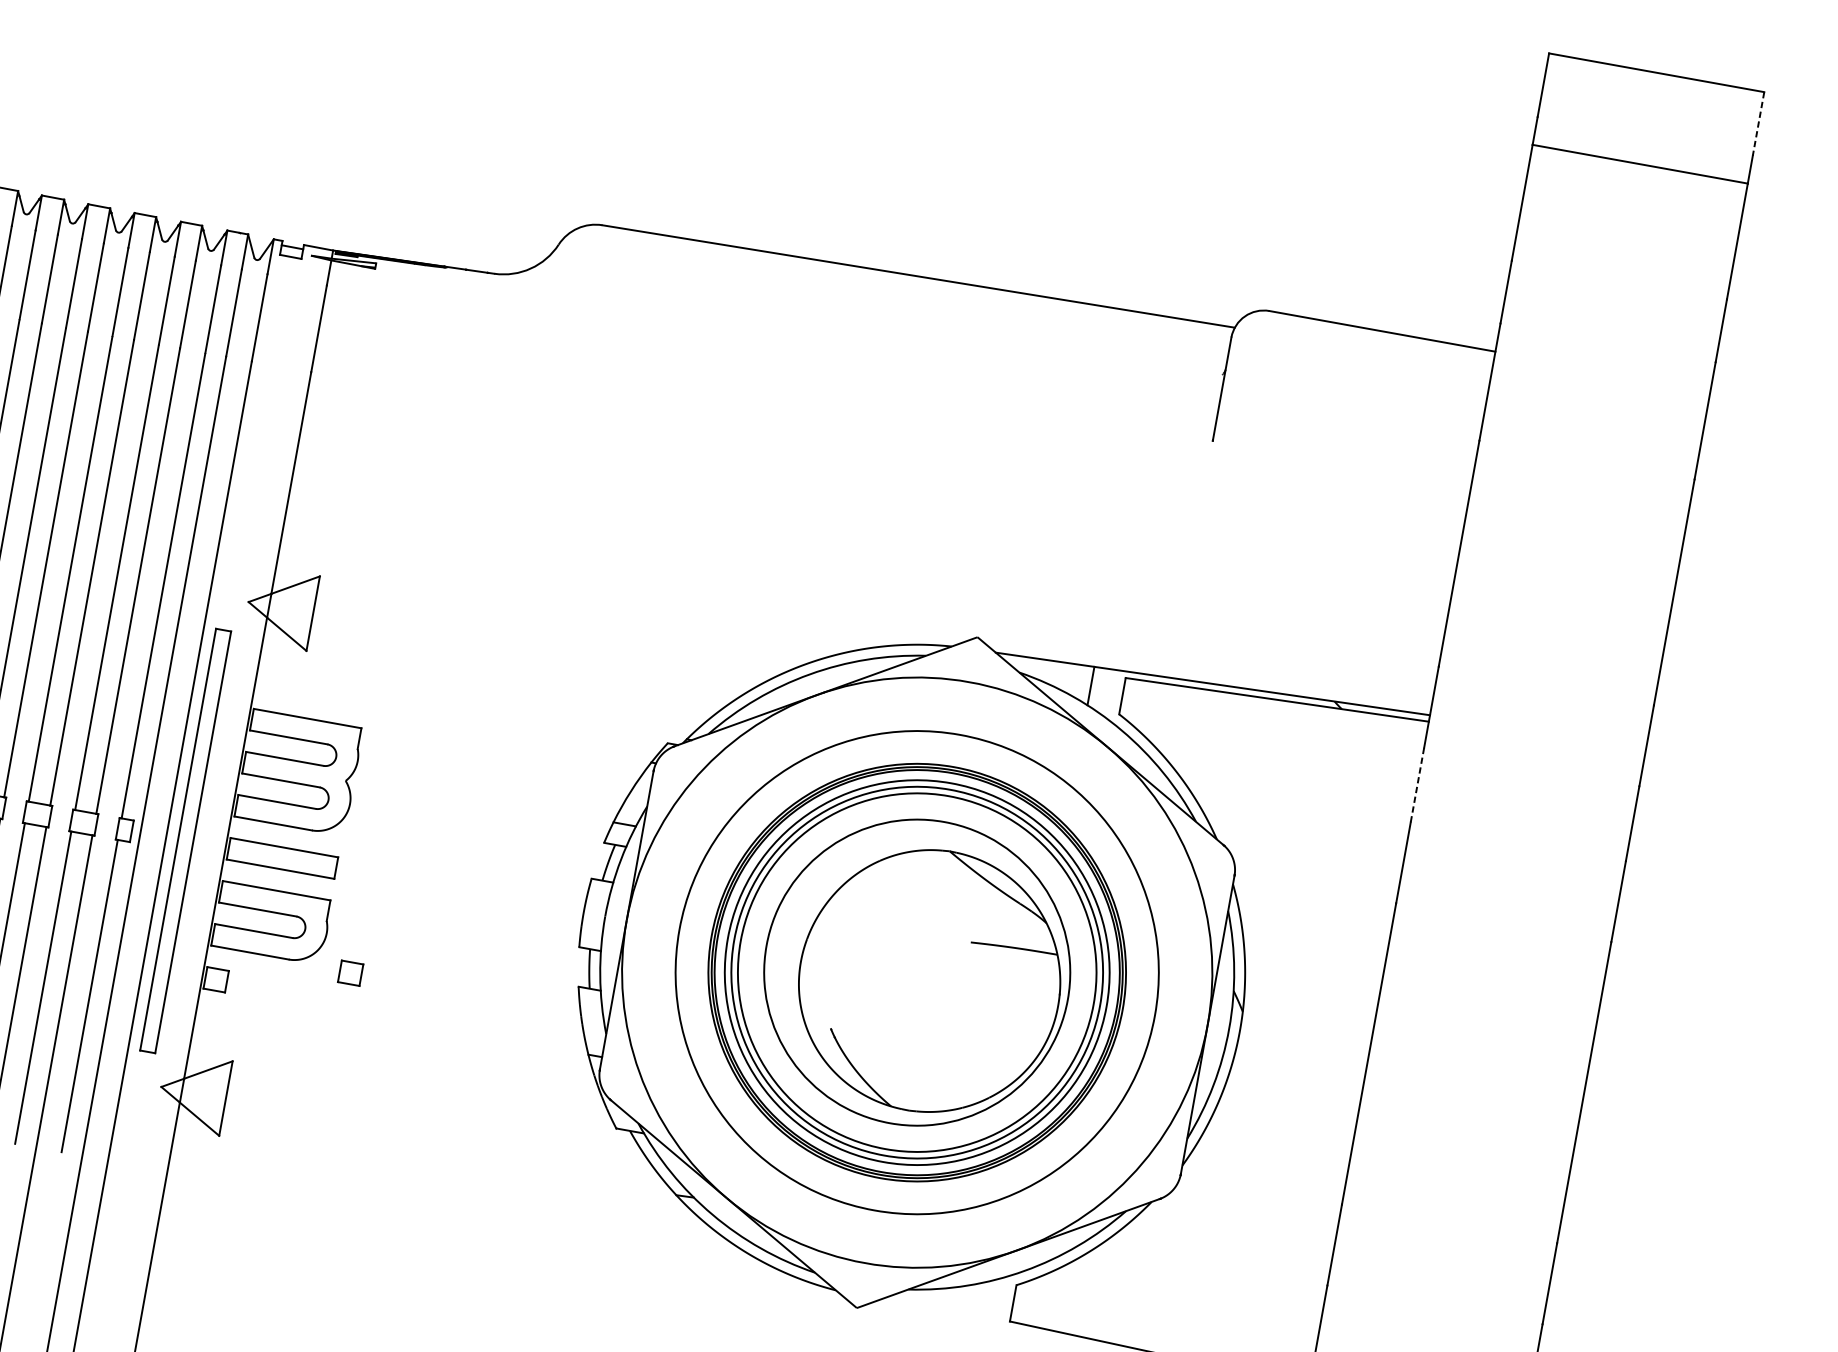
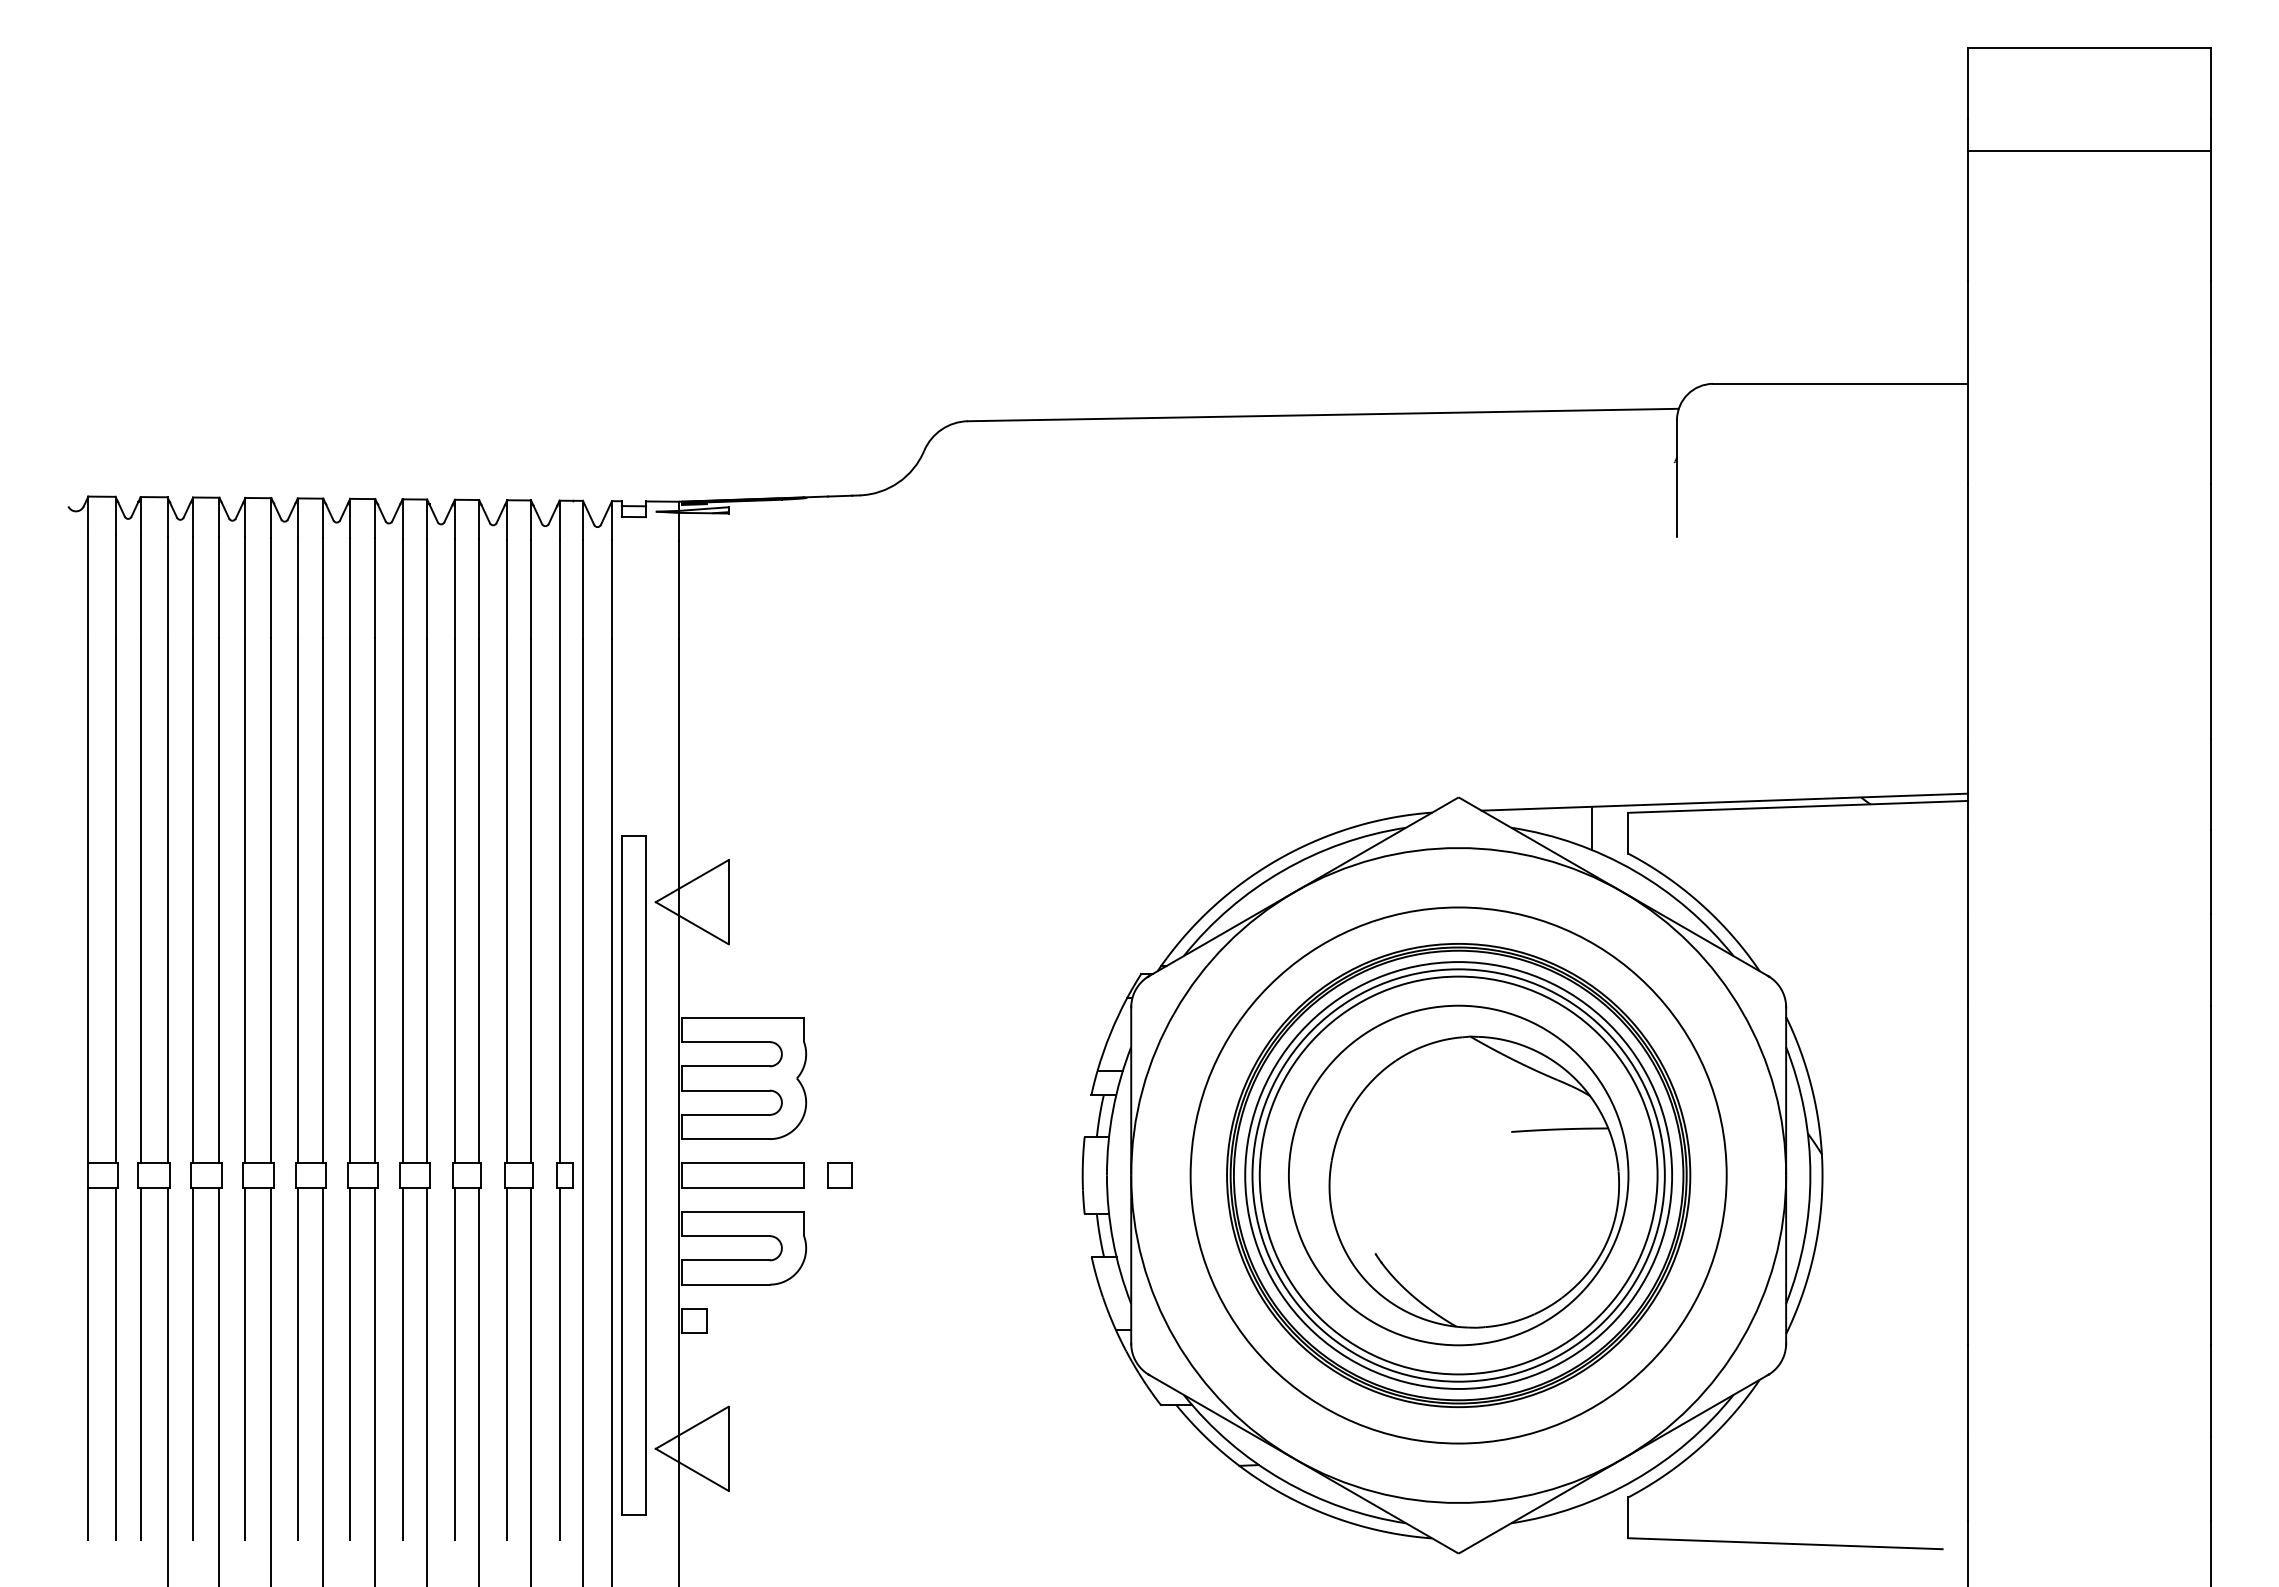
line: (1758, 123) -> (2210, 83), dashed -> solid
line: (1417, 784) -> (1968, 871), dashed -> solid
part: (185, 840) -> (633, 1175), size x1.43
part: (350, 973) -> (839, 1175), moved

